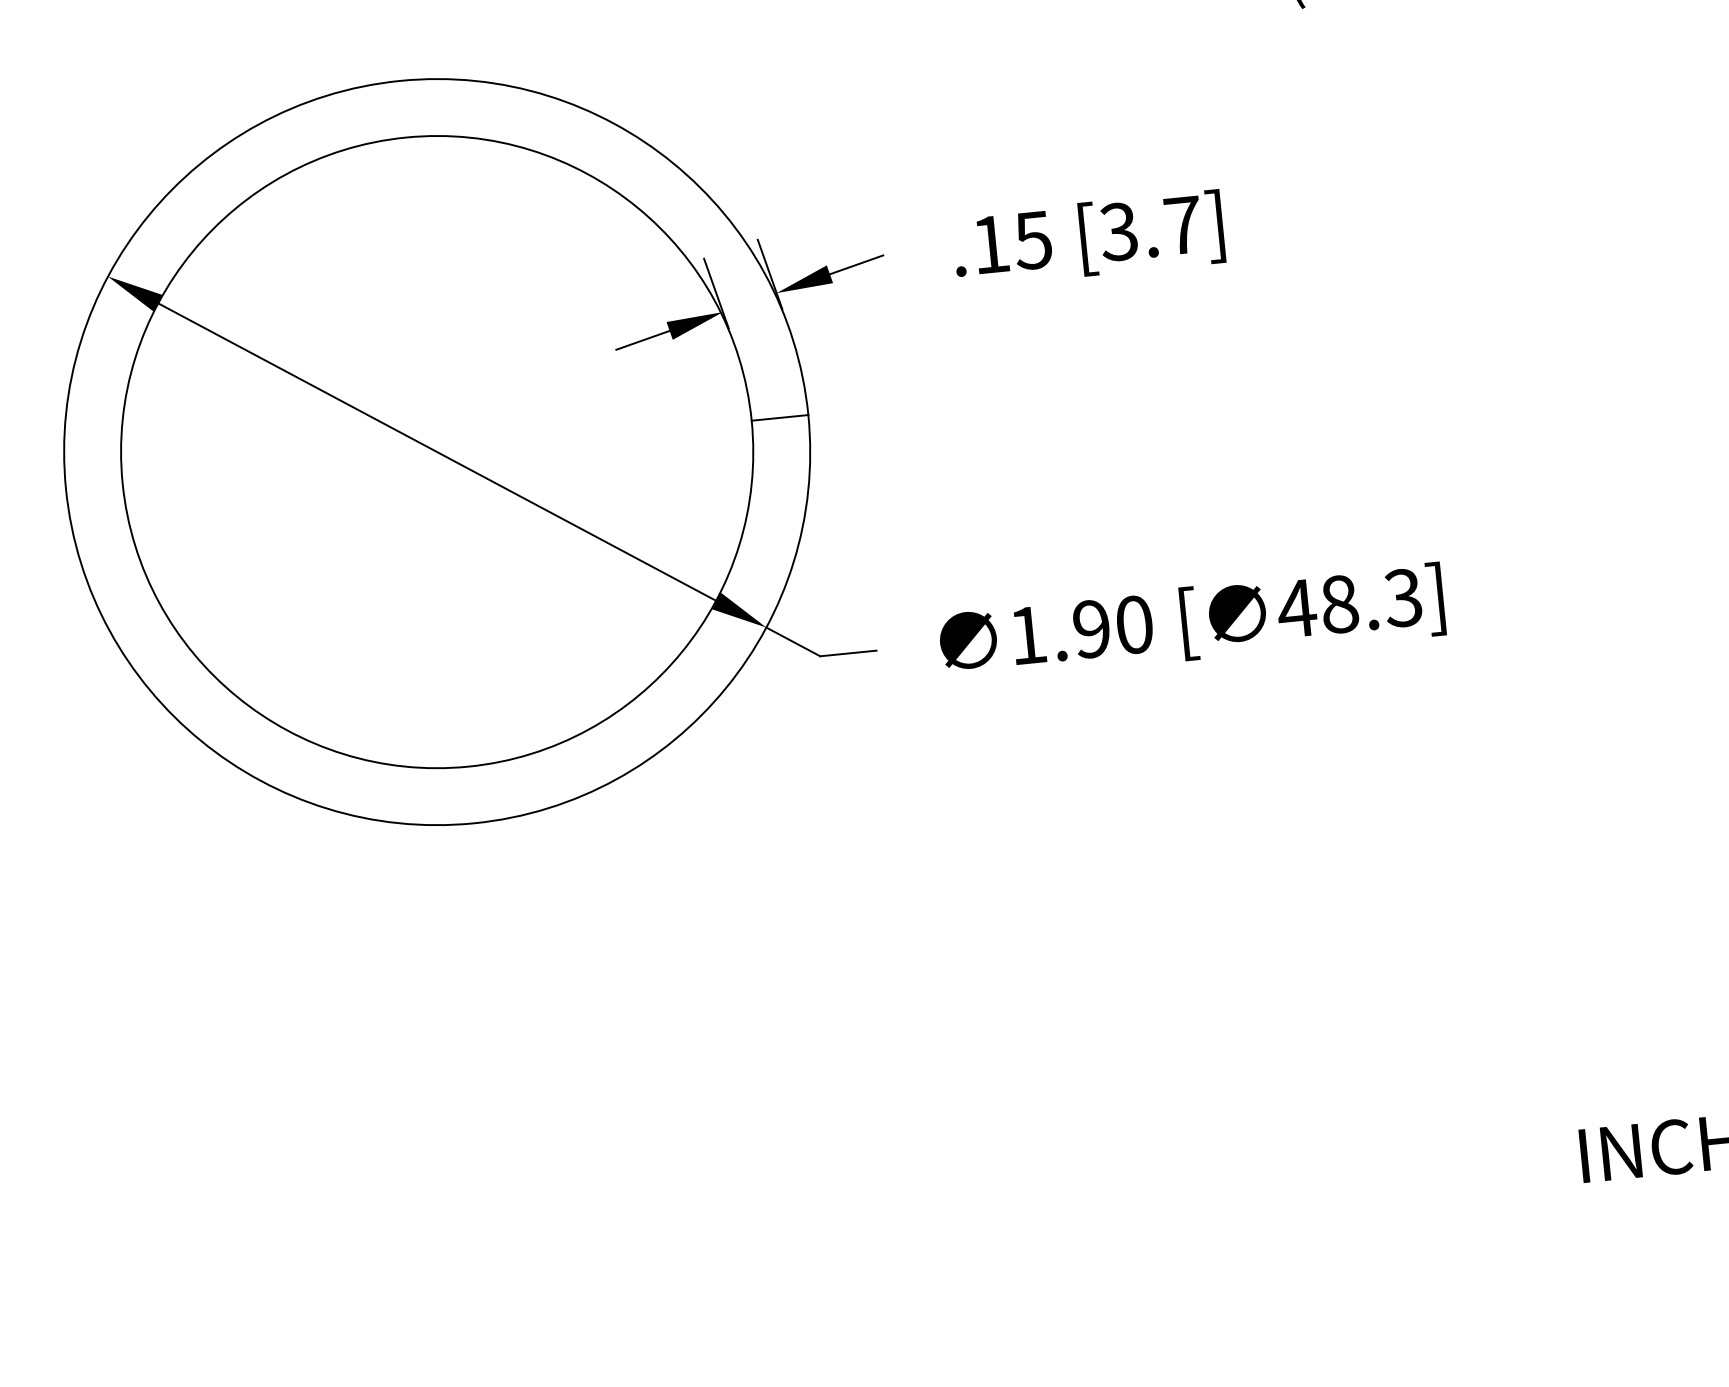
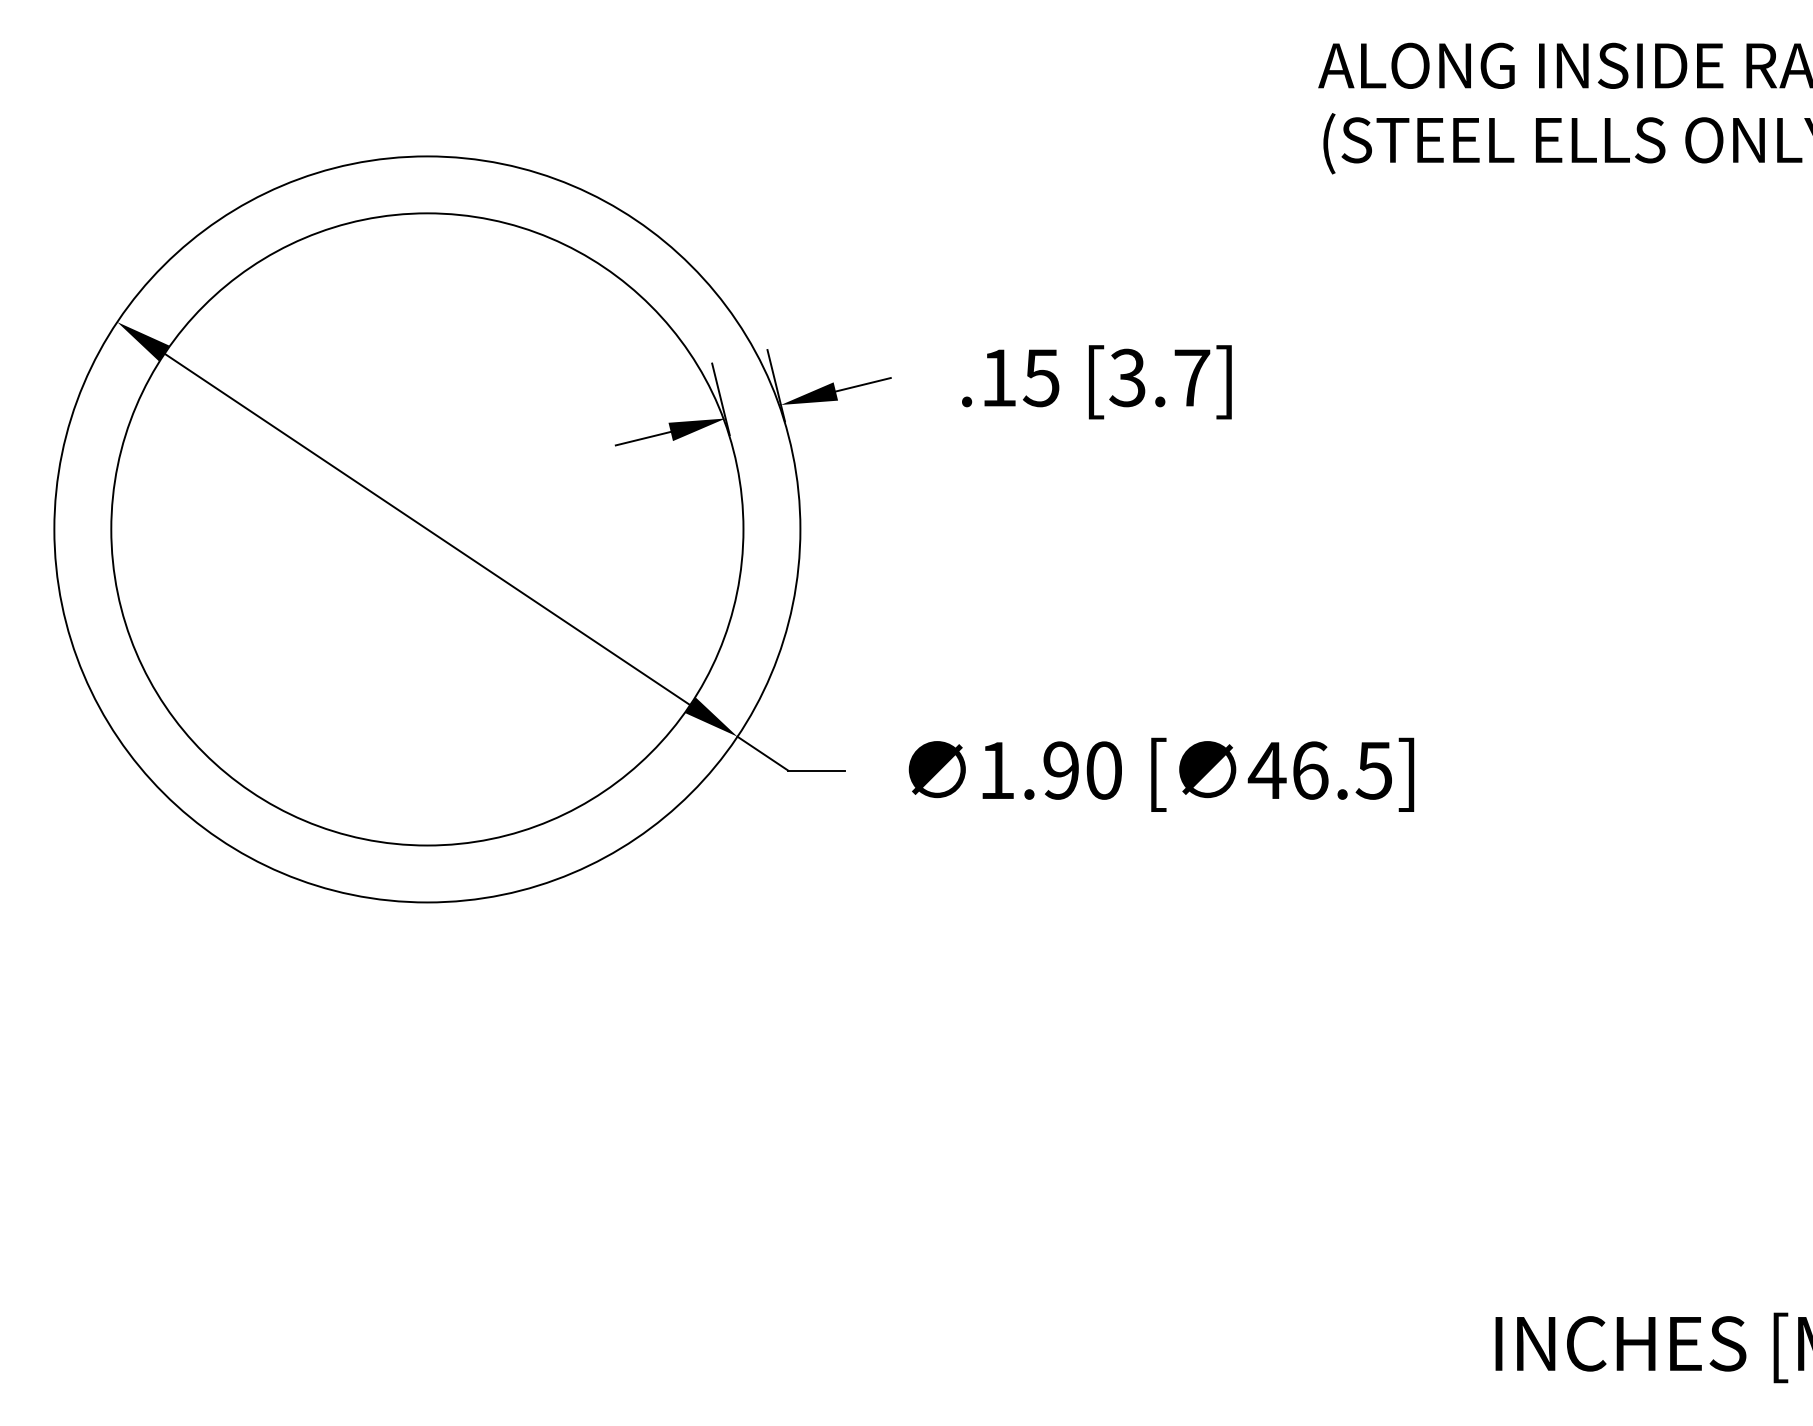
line: (779, 418) -> (771, 529), removed
text: (1370, 601) -> (1341, 770), 48.3] -> 46.5]

